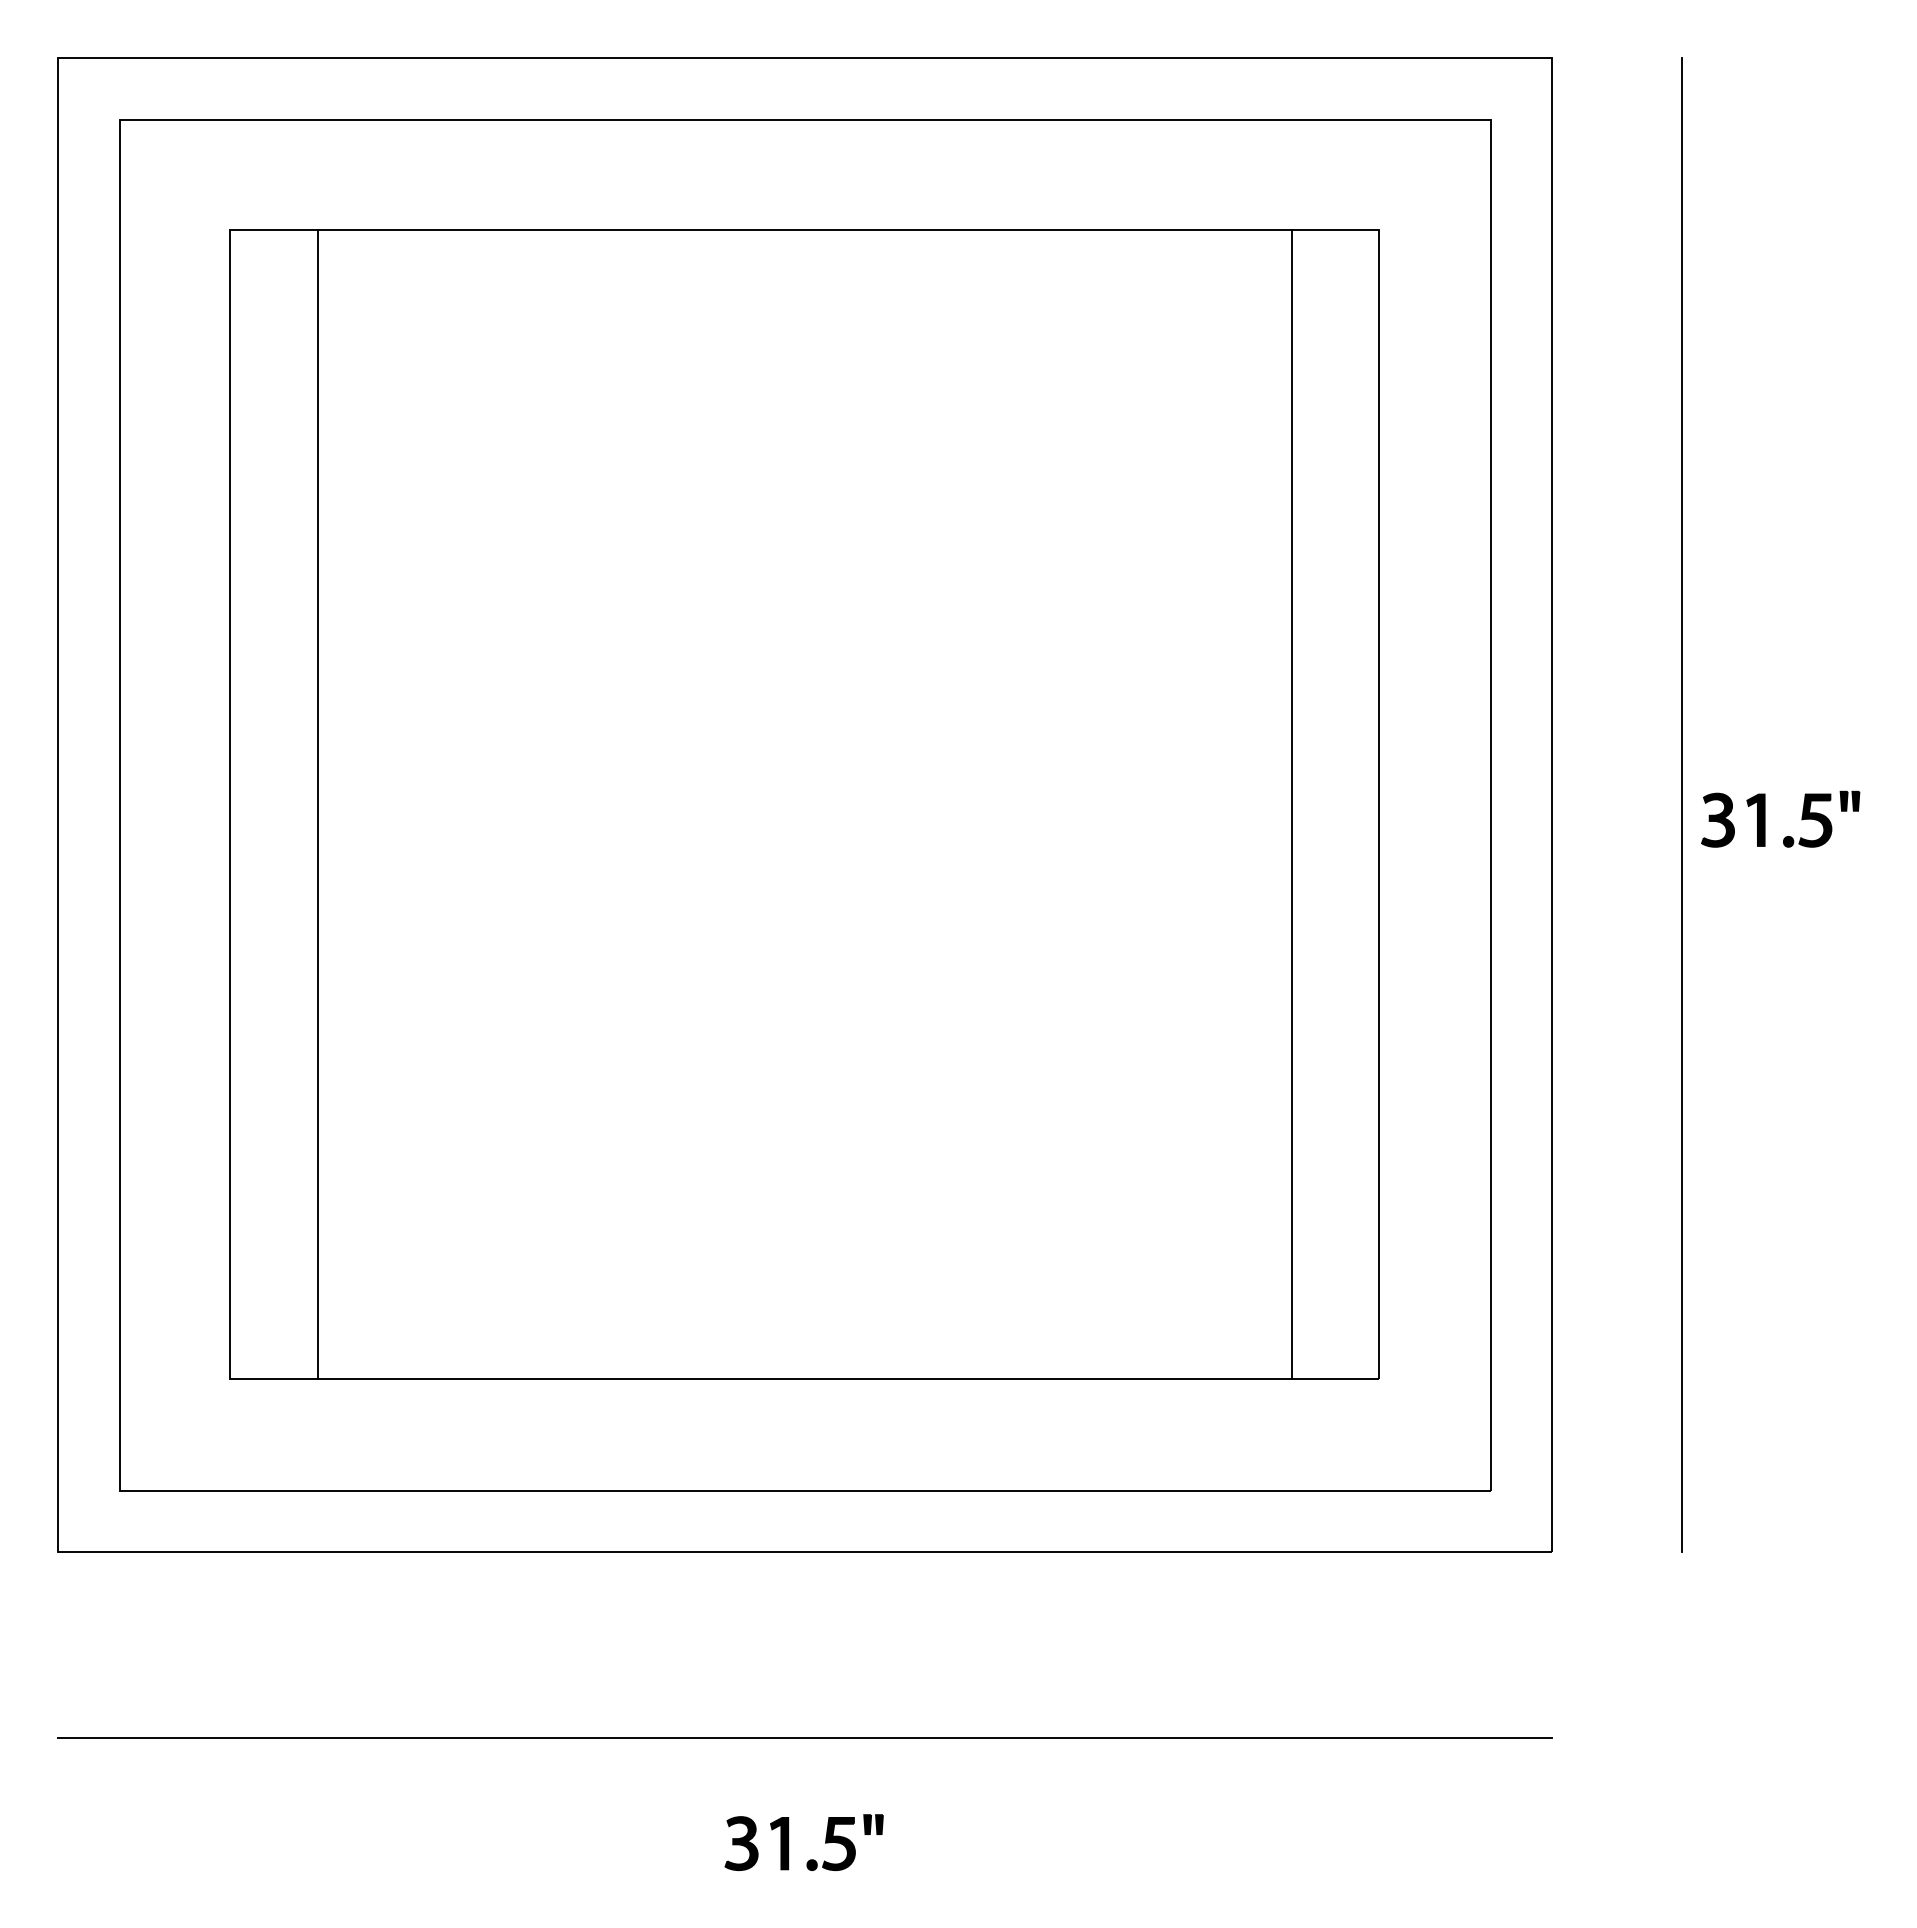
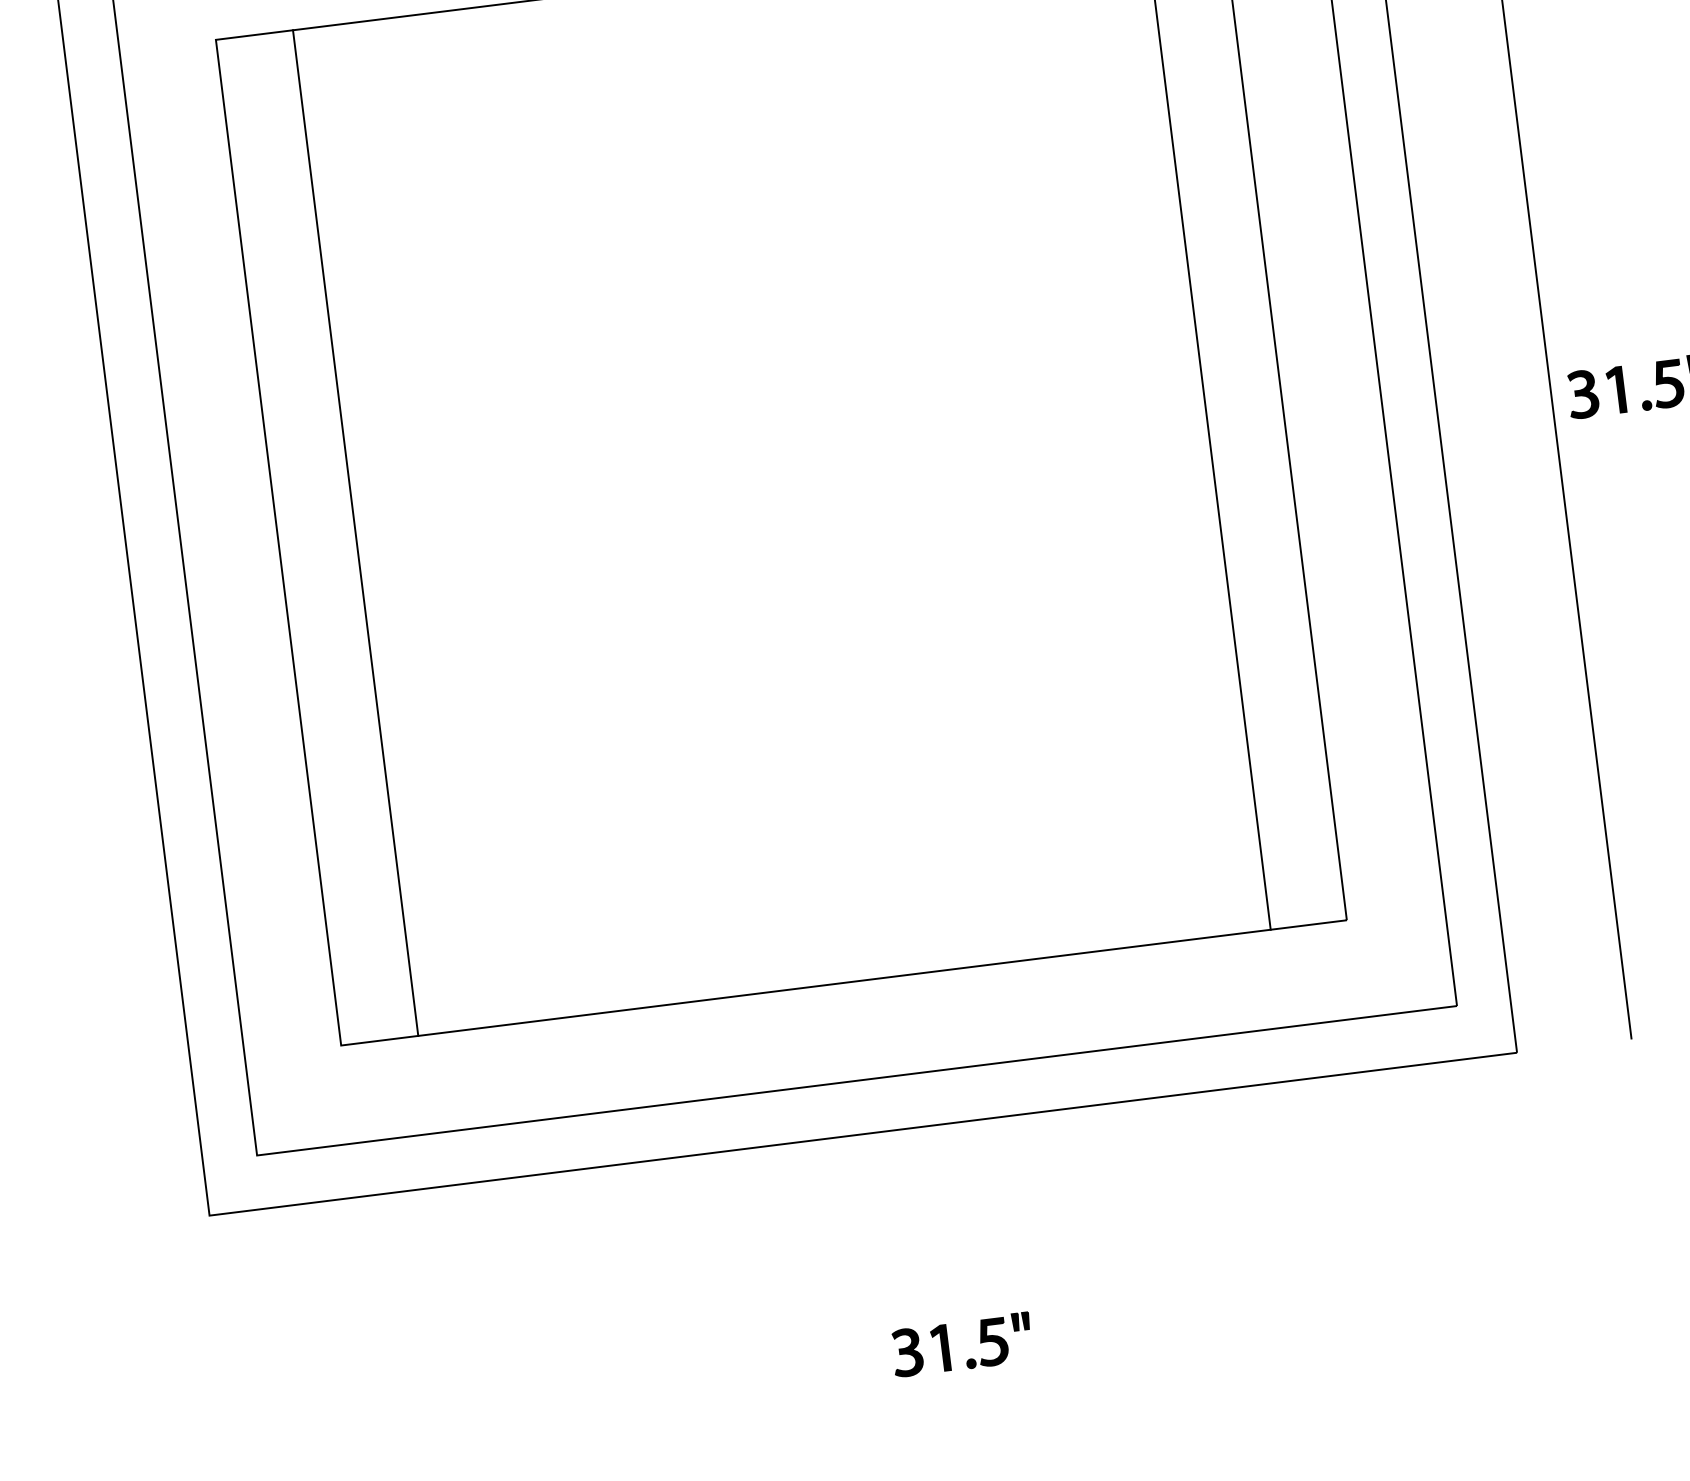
line: (804, 1738) -> (883, 1297), removed
part: (789, 1842) -> (949, 1346), moved

